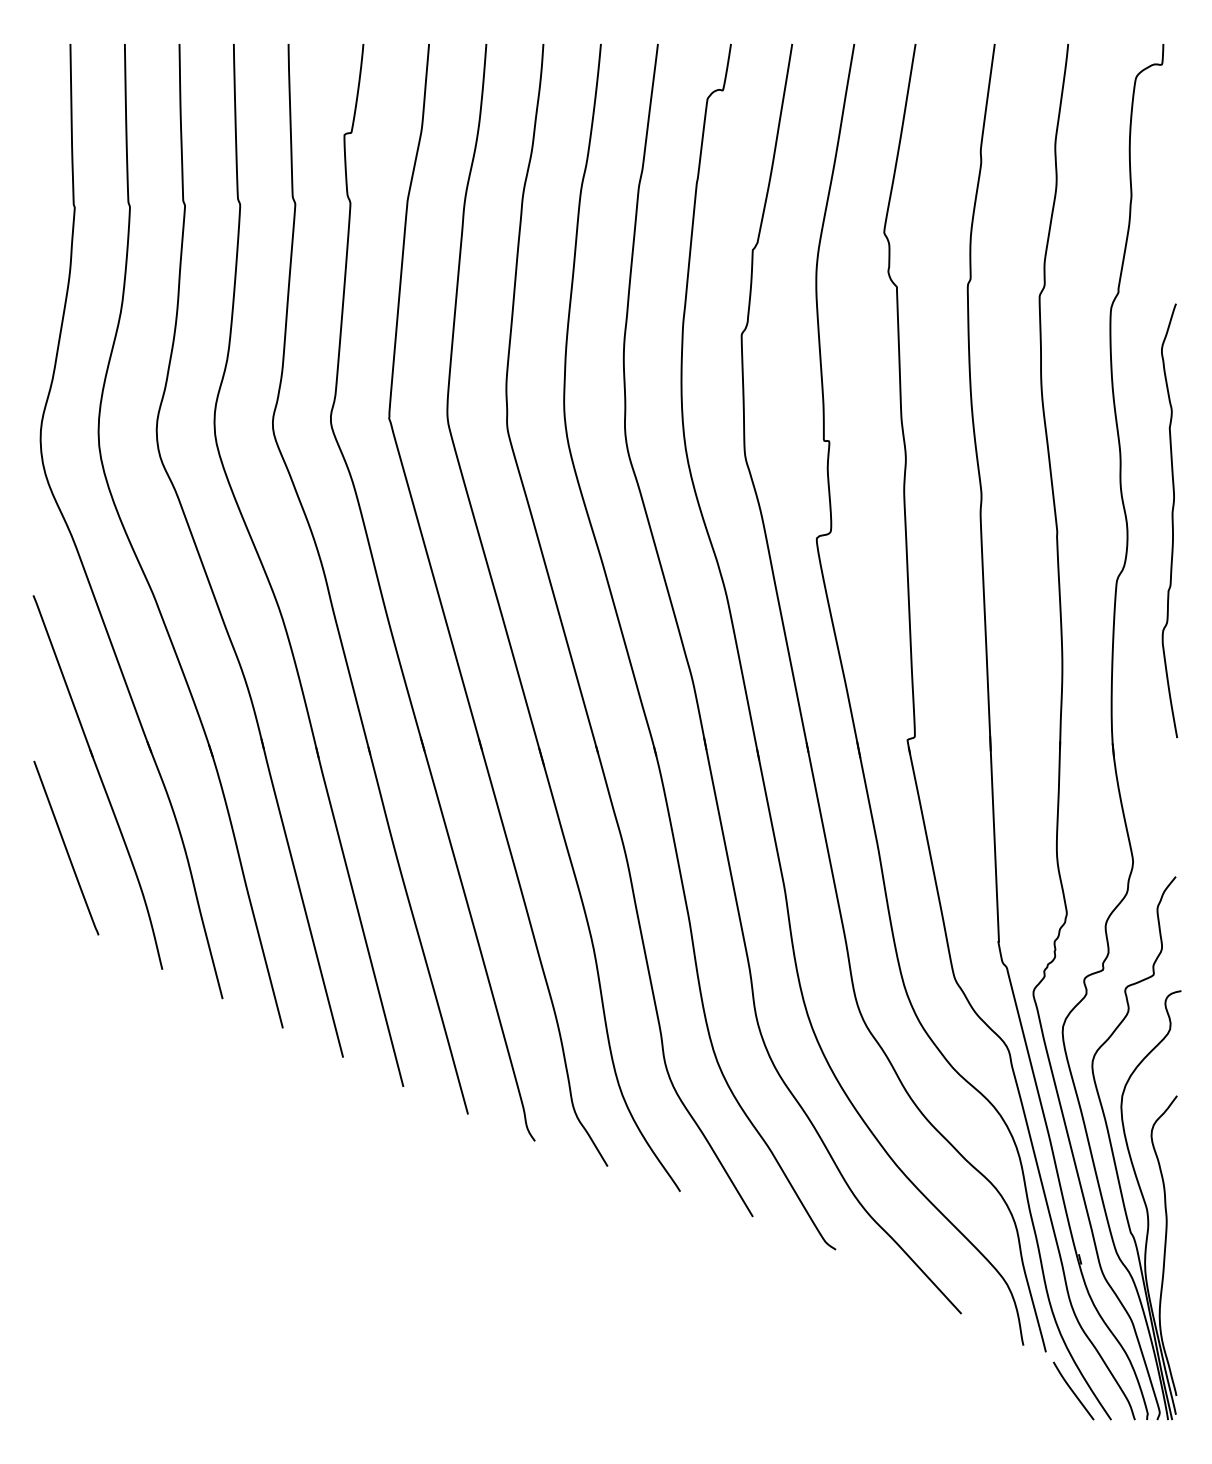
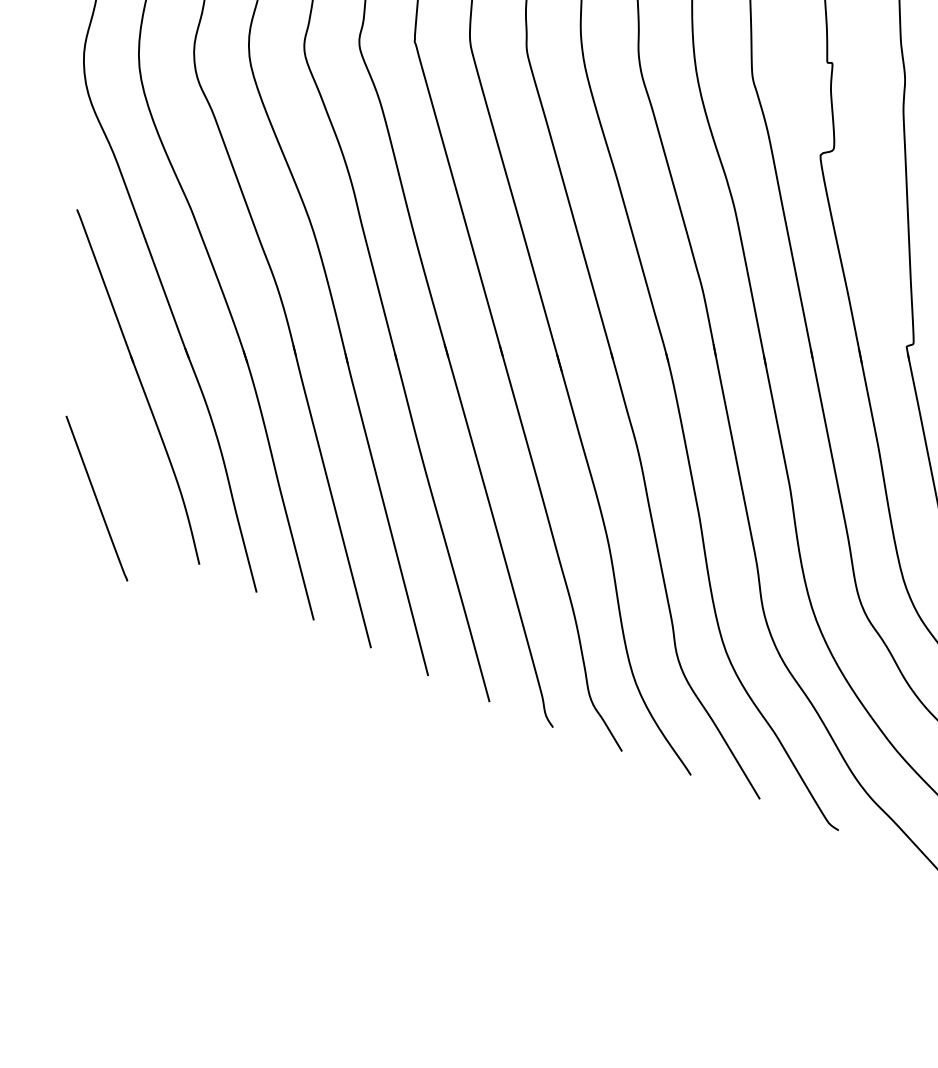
line: (66, 847) -> (97, 498), moved

